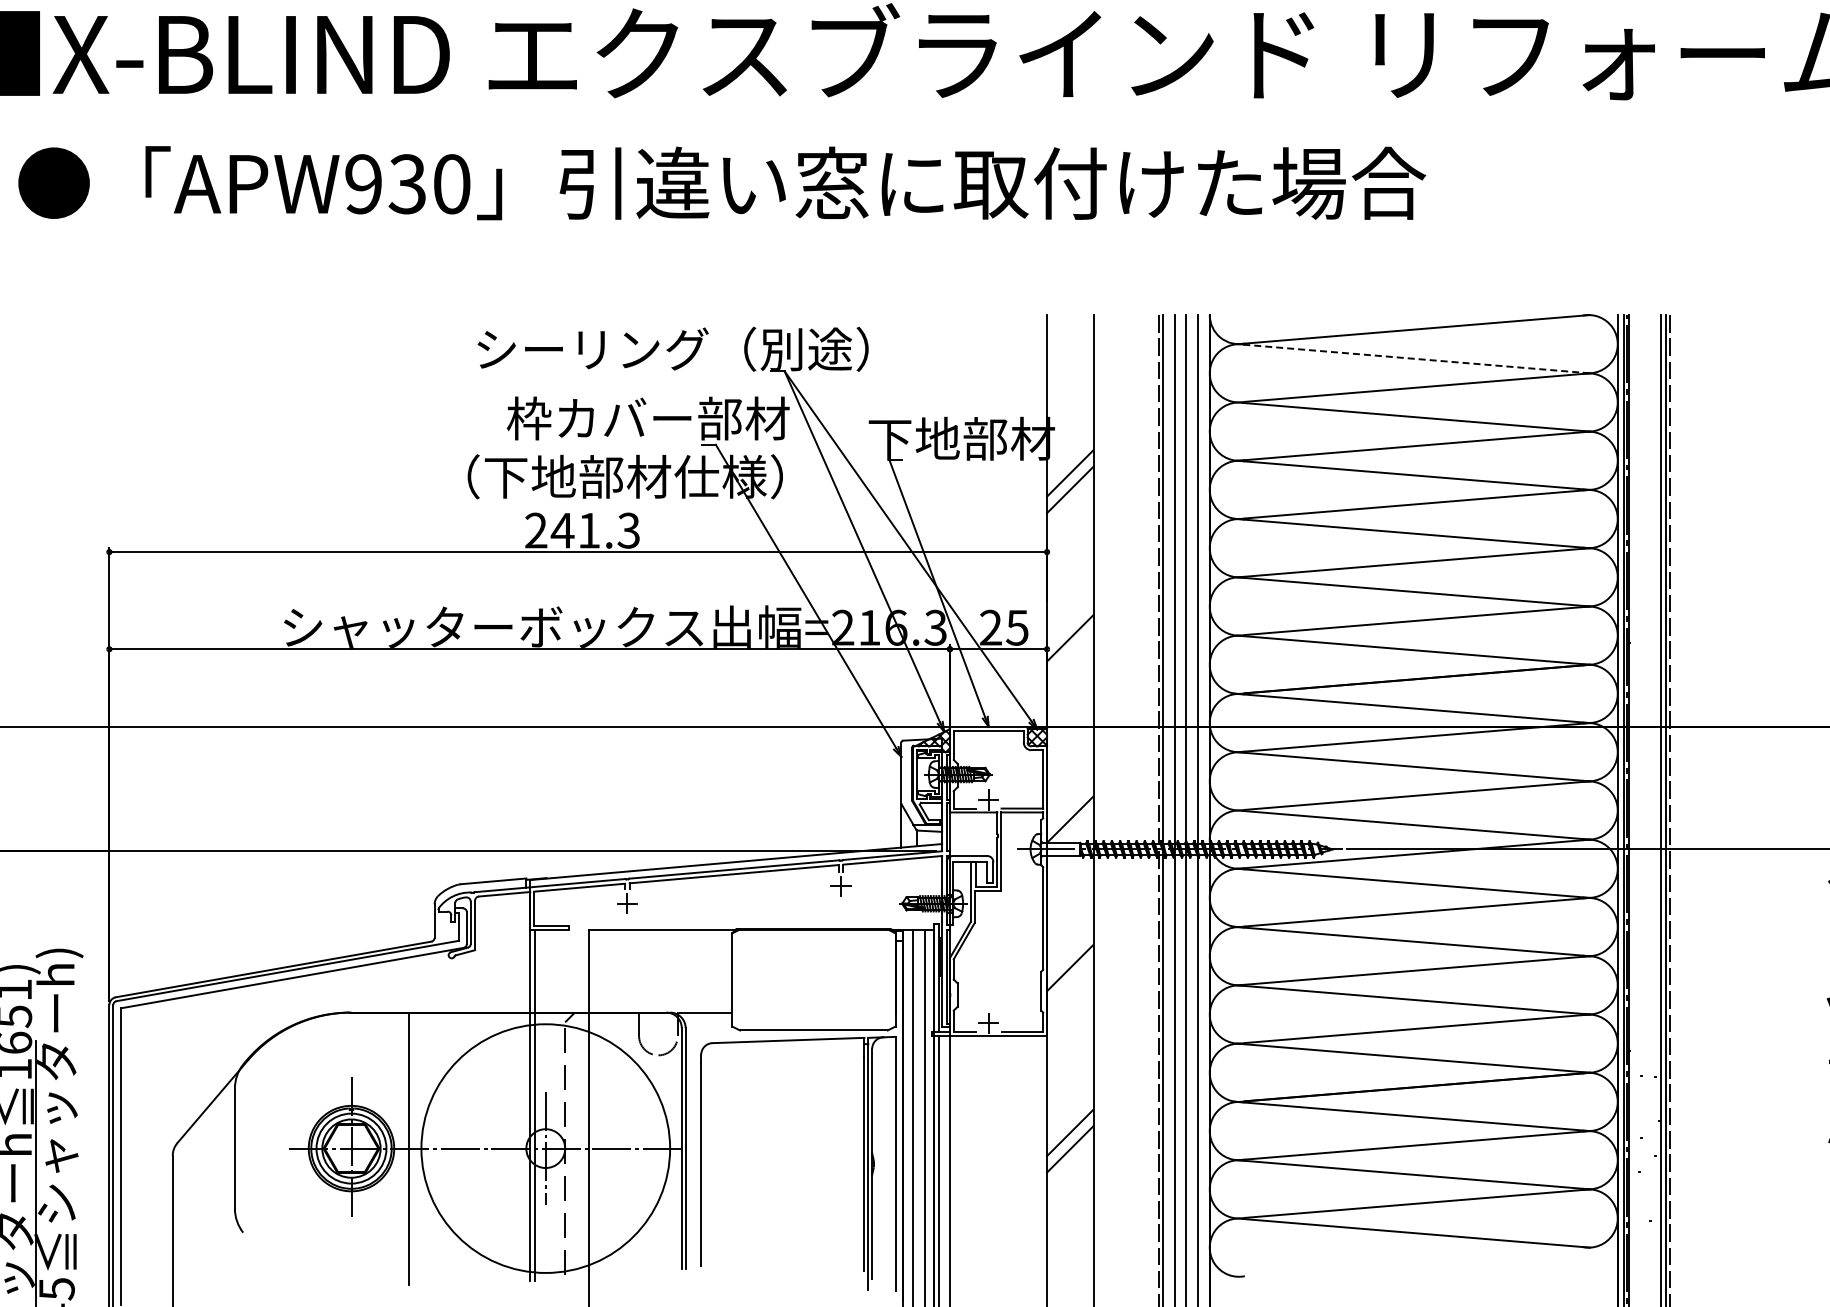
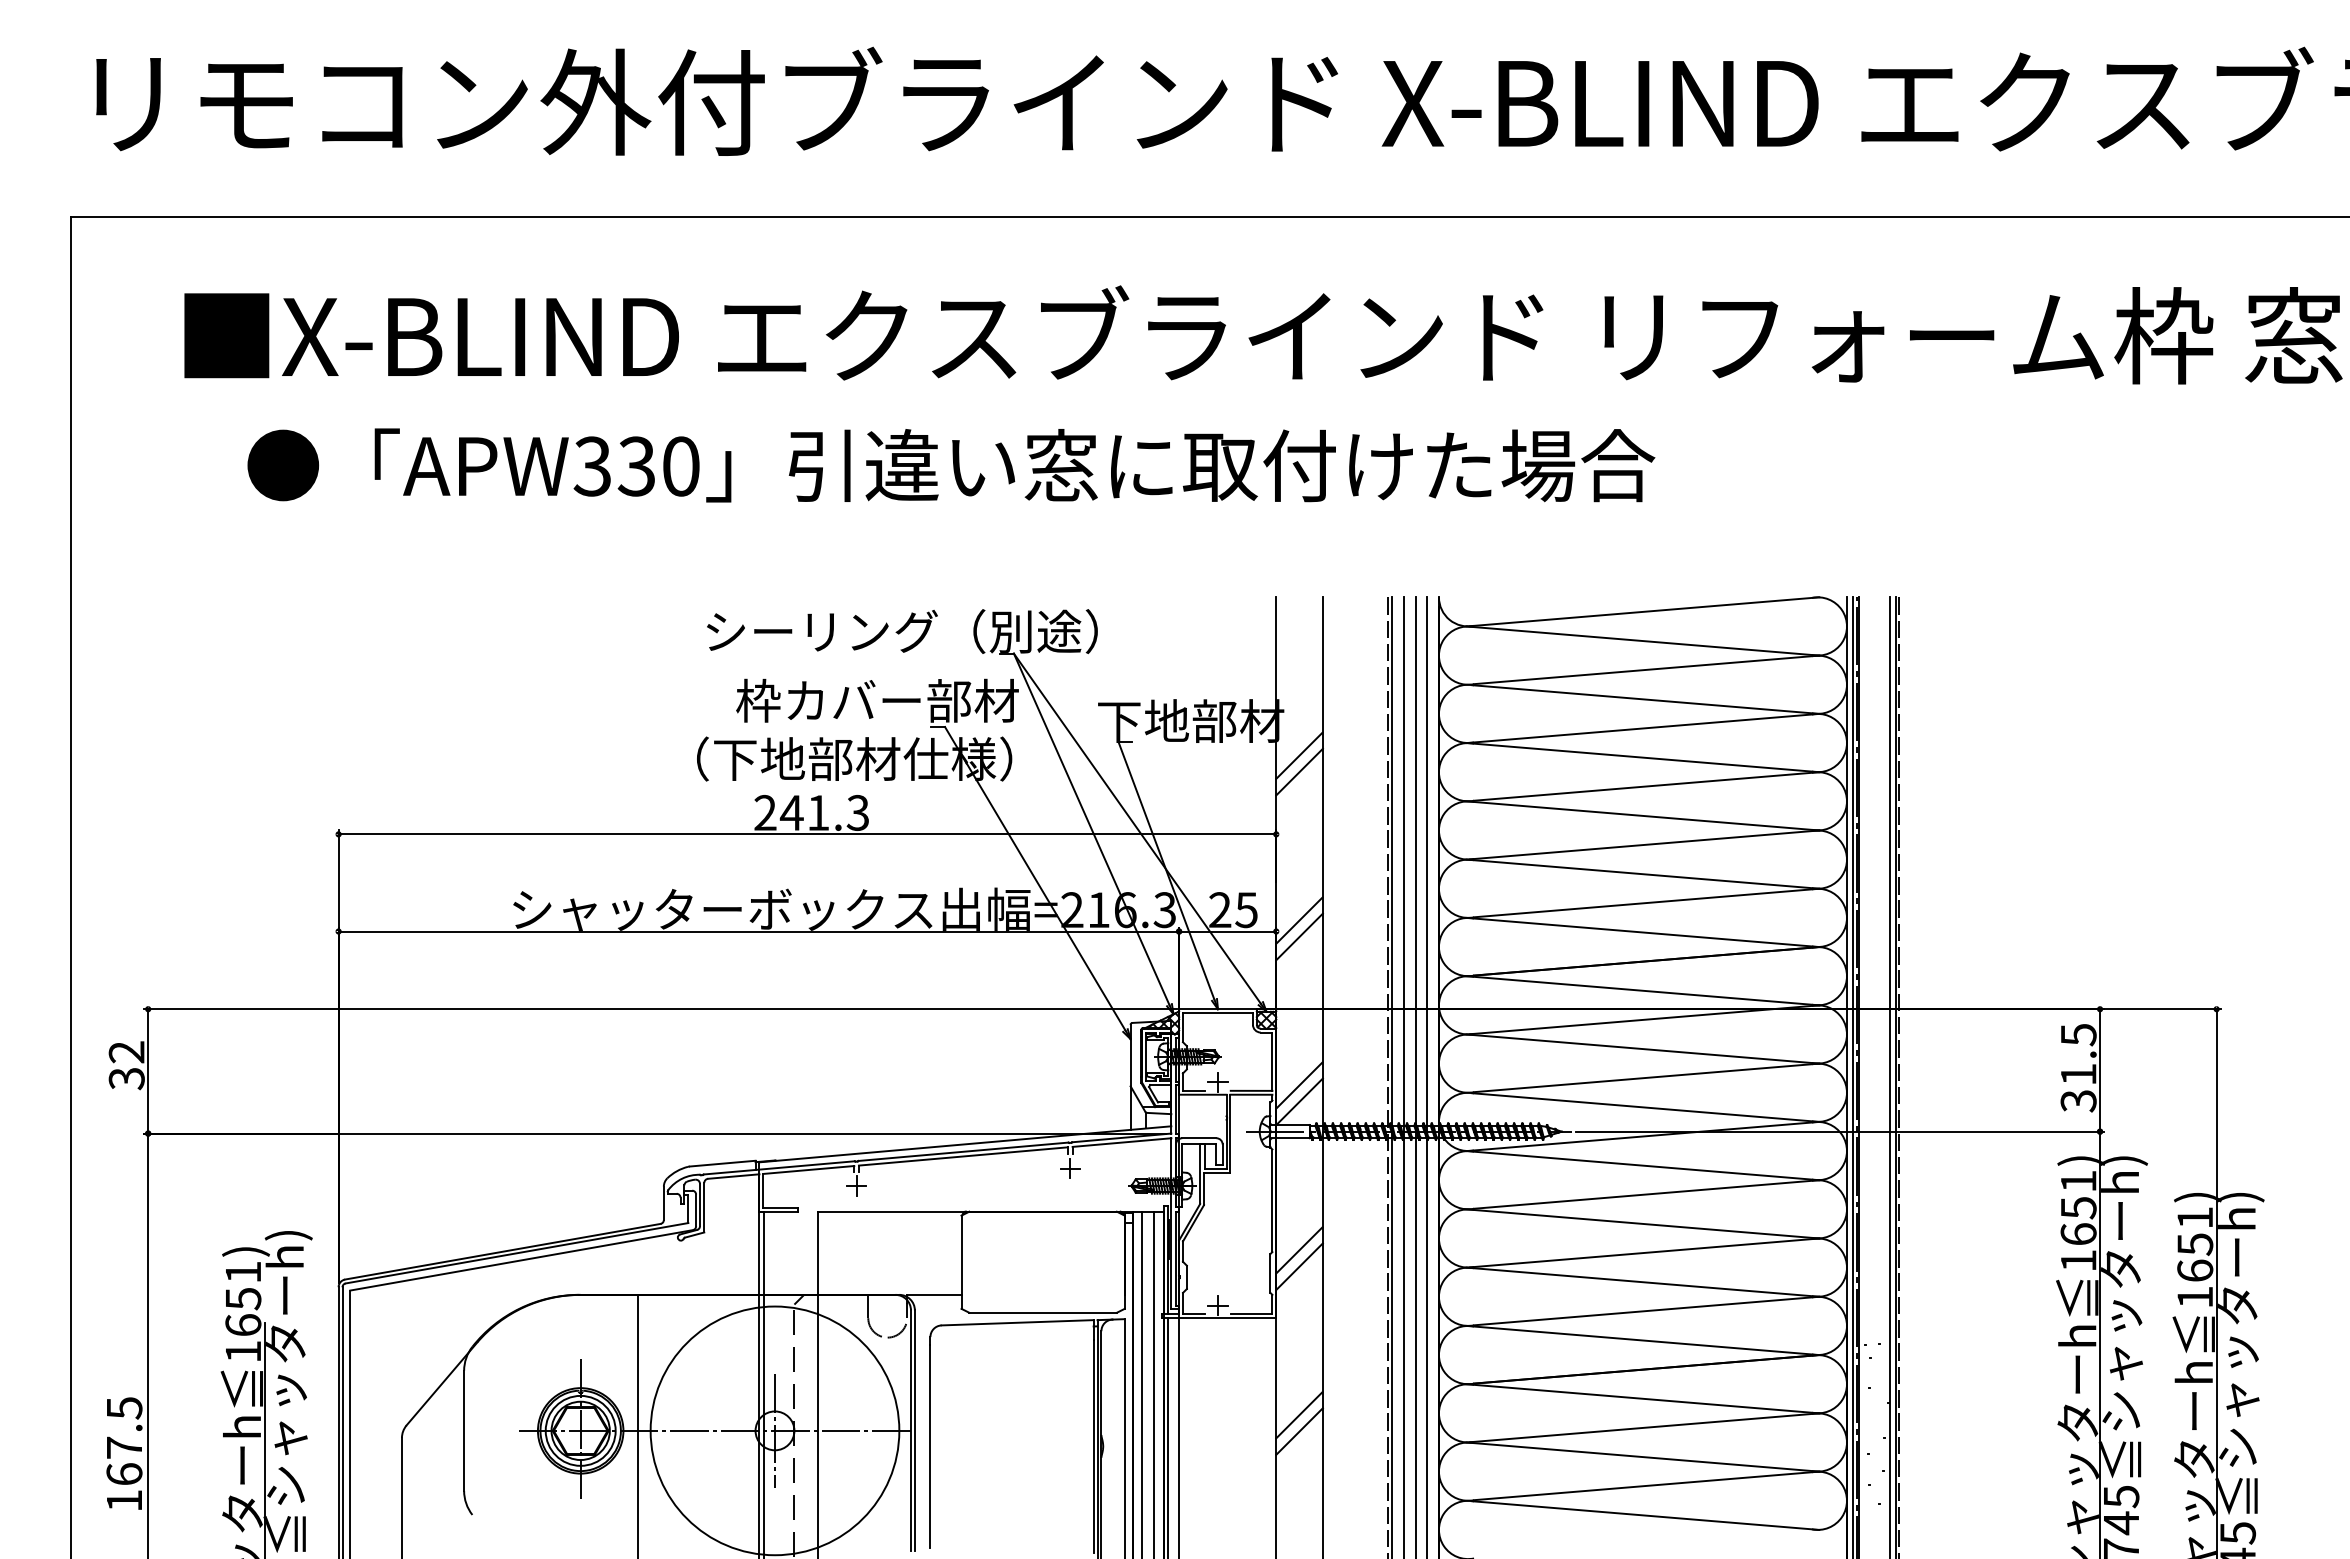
text: (362, 184) -> (591, 466), APW930 -> APW330
line: (1413, 359) -> (1642, 641), dashed -> solid
line: (1070, 654) -> (1299, 936), added
line: (1070, 803) -> (1299, 1085), added
line: (1070, 984) -> (1299, 1266), added

